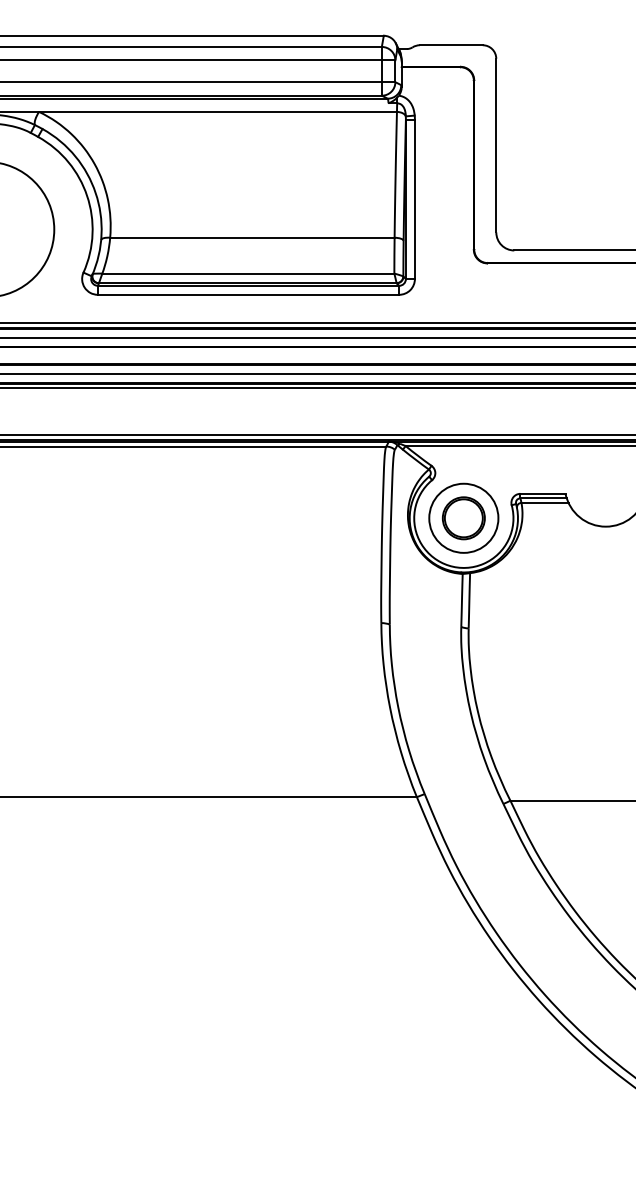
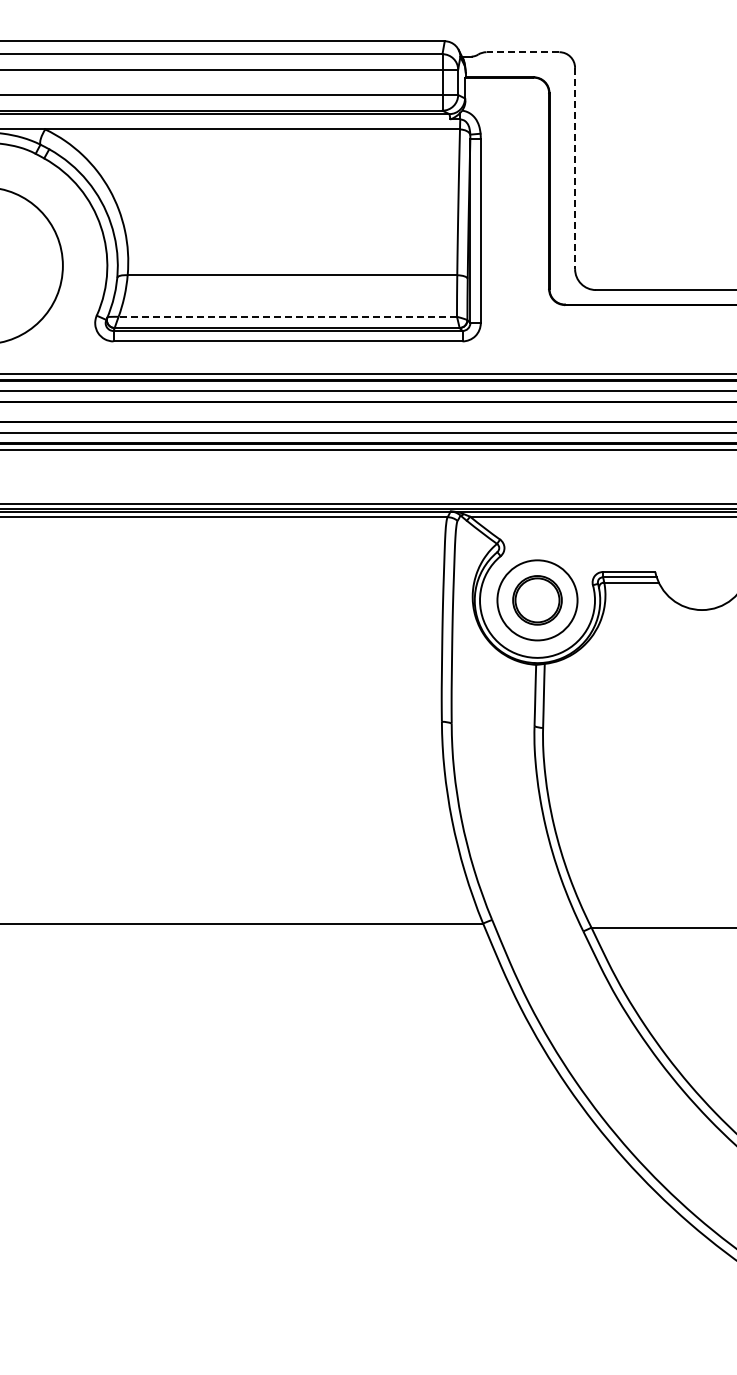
line: (450, 45) -> (522, 52), solid -> dashed
line: (496, 145) -> (575, 168), solid -> dashed
line: (248, 273) -> (287, 316), solid -> dashed

